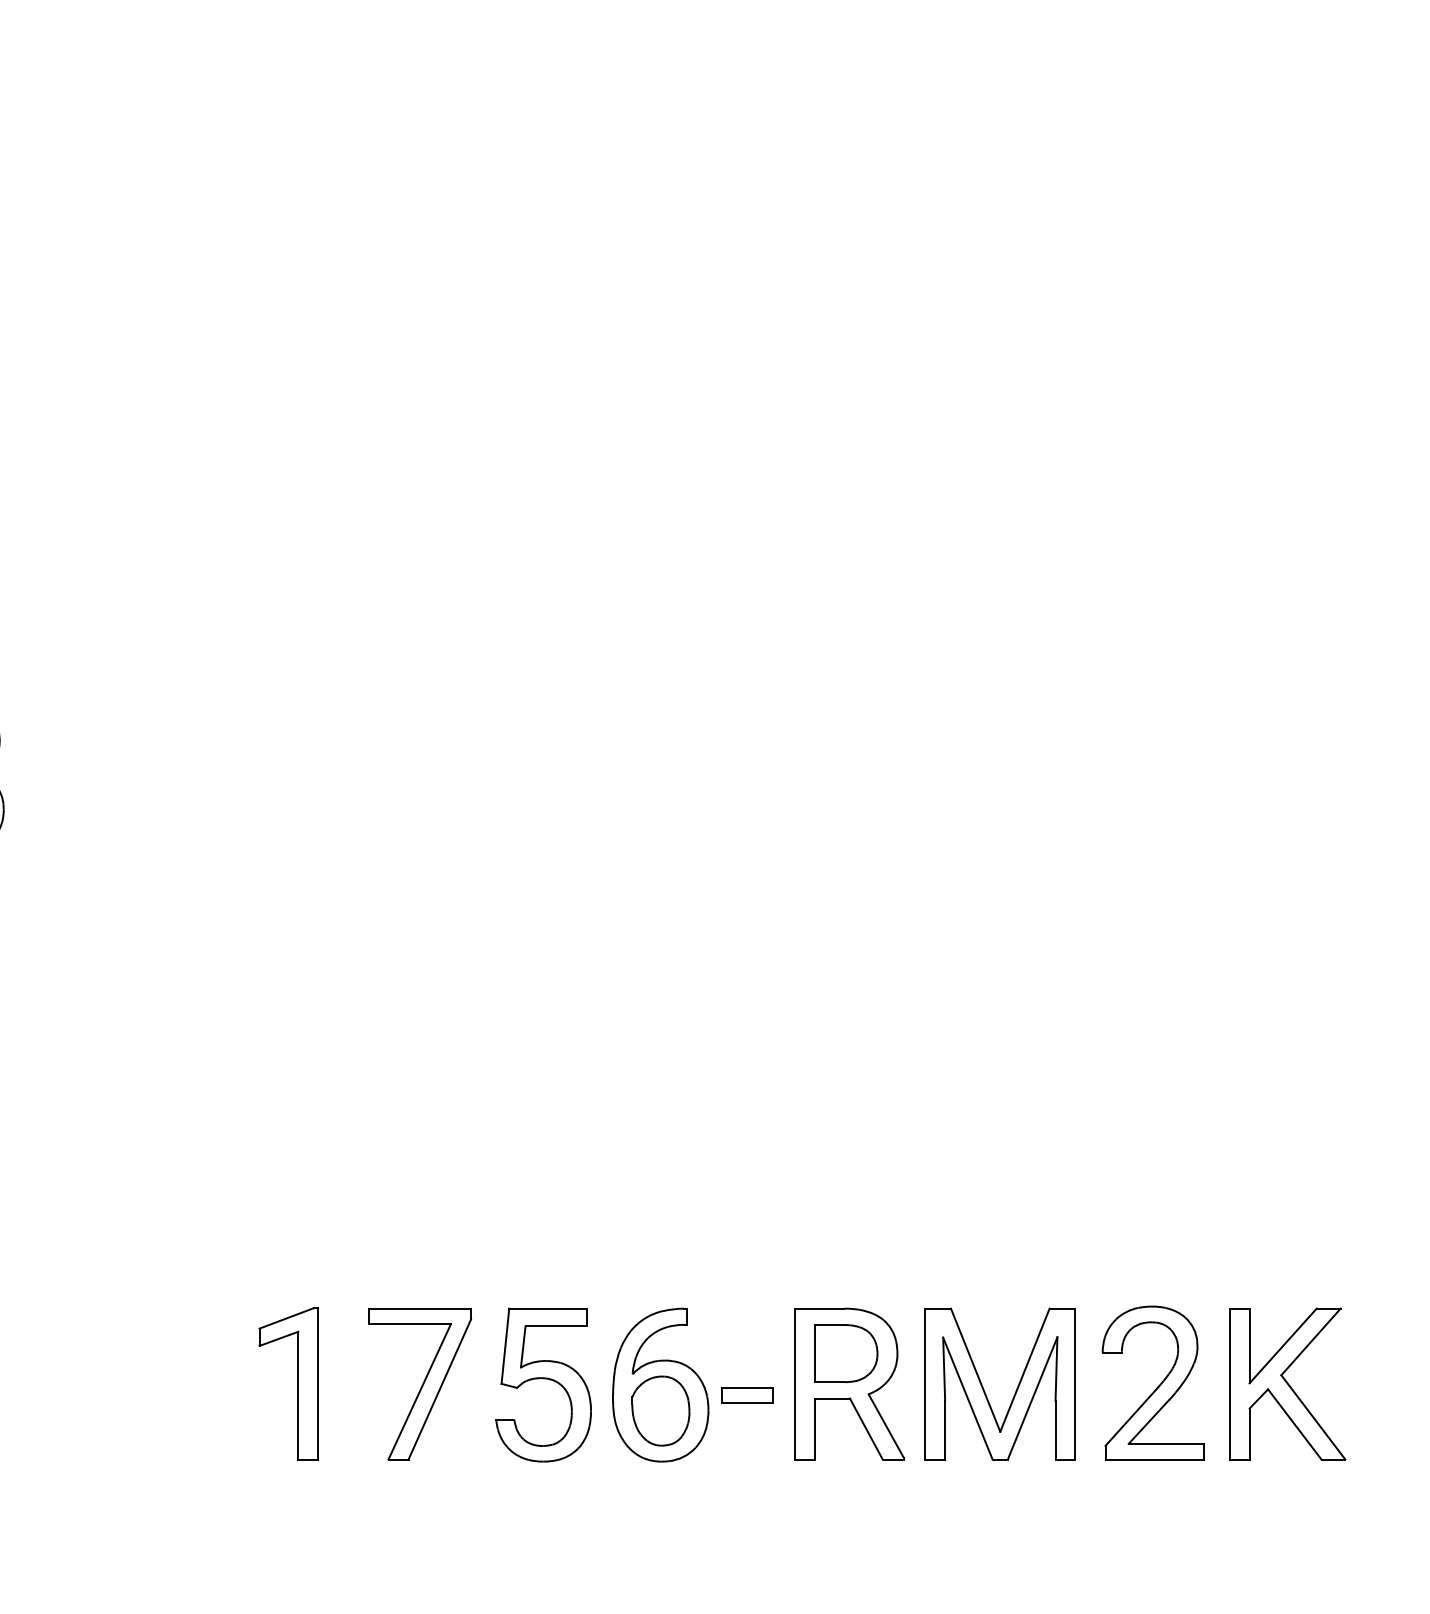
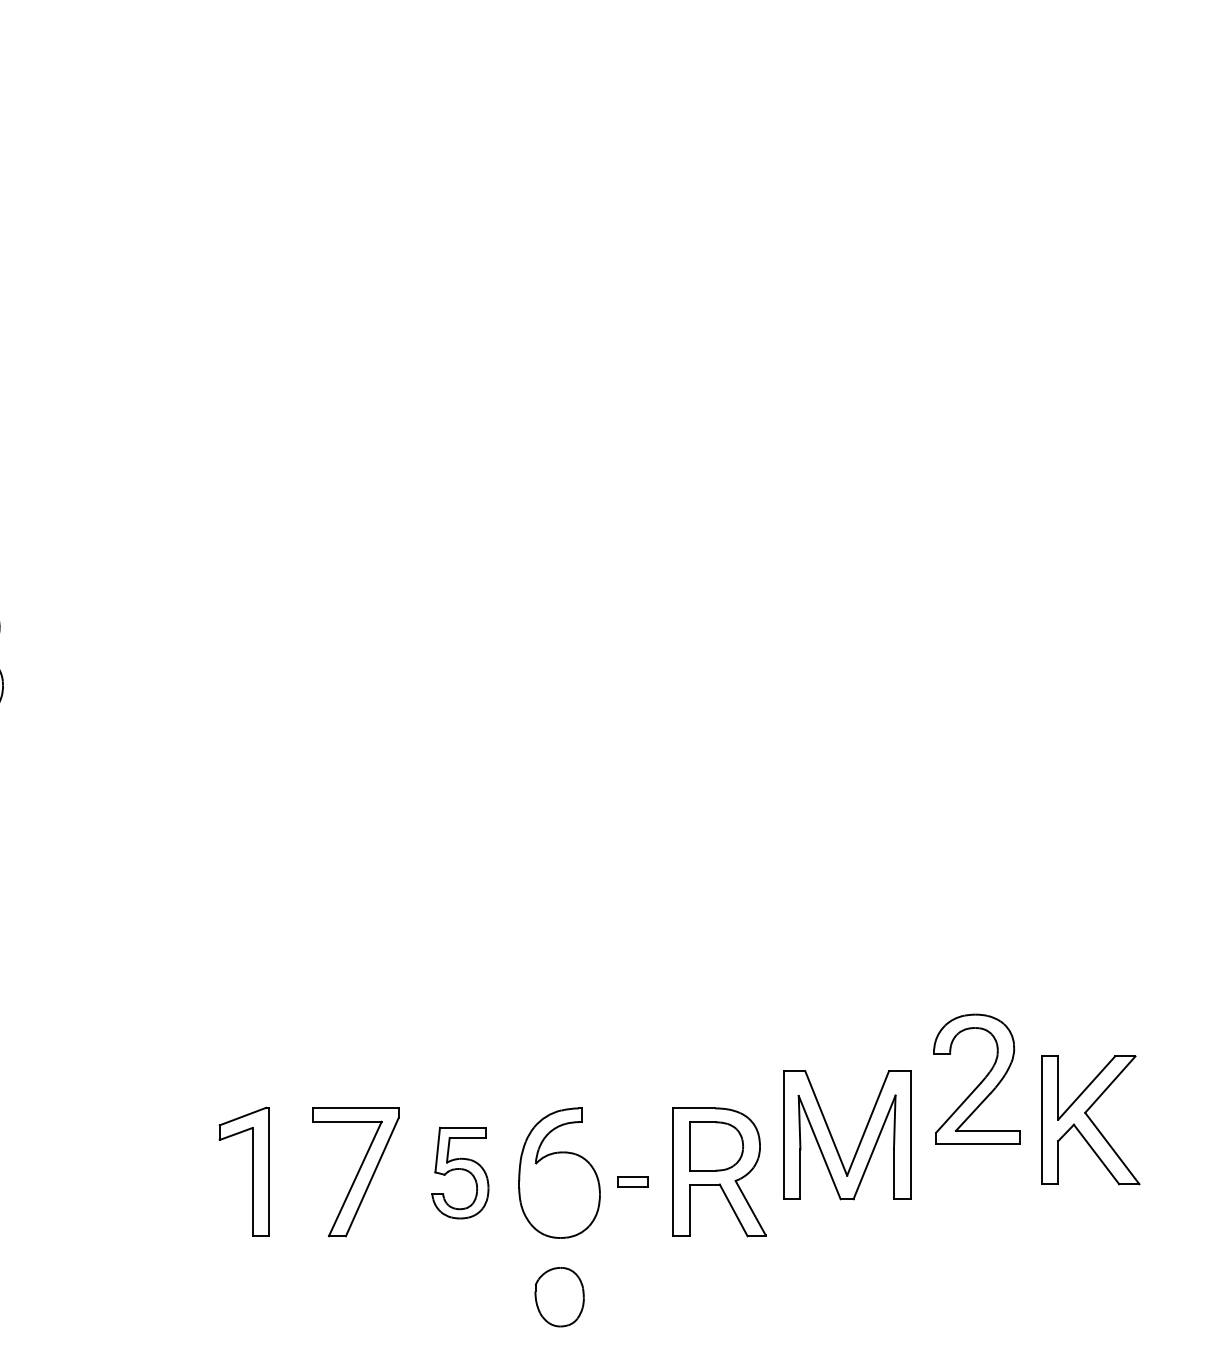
part: (1153, 1381) -> (976, 1078), moved
part: (543, 1384) -> (460, 1172), size x0.7
part: (1287, 1384) -> (1090, 1120), moved
part: (1014, 1391) -> (859, 1141), moved
part: (748, 1394) -> (633, 1181), size x0.7
part: (660, 1411) -> (559, 1297), moved

